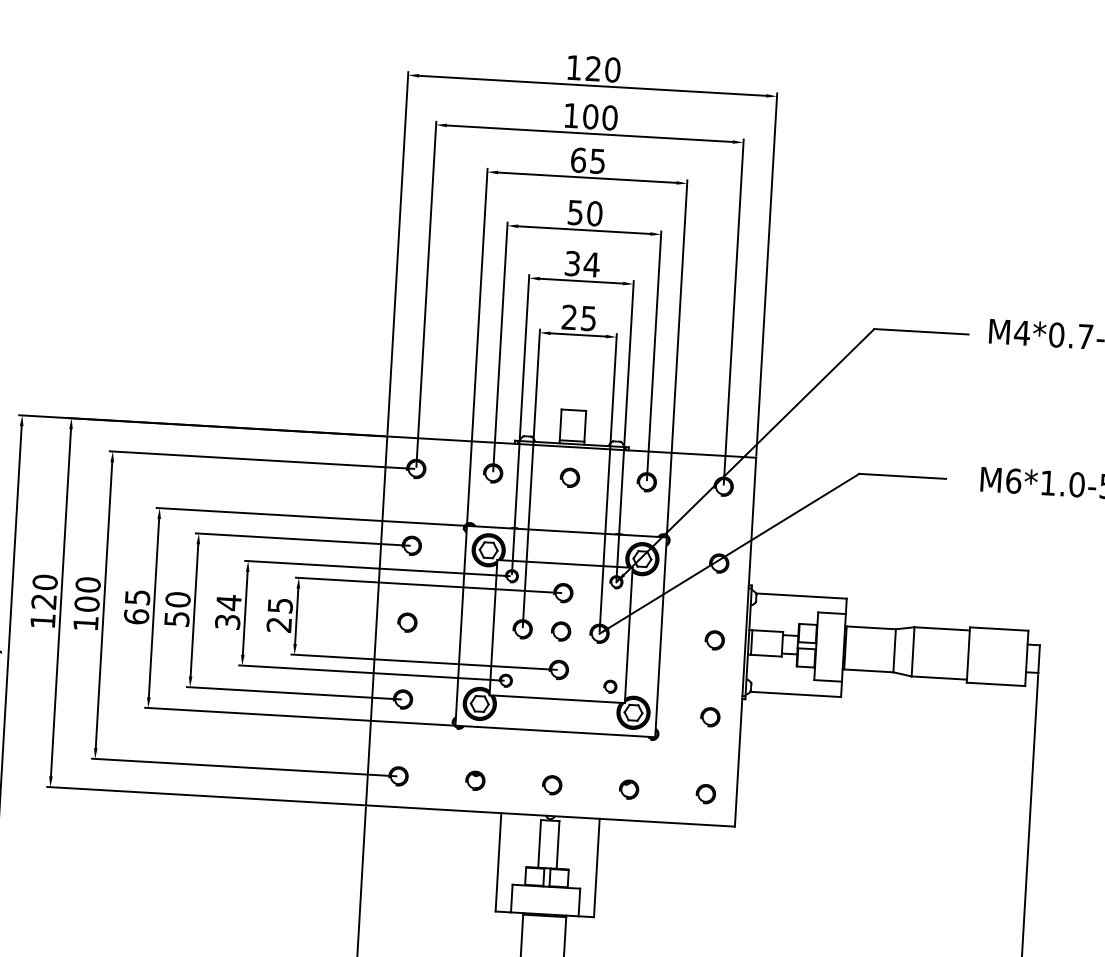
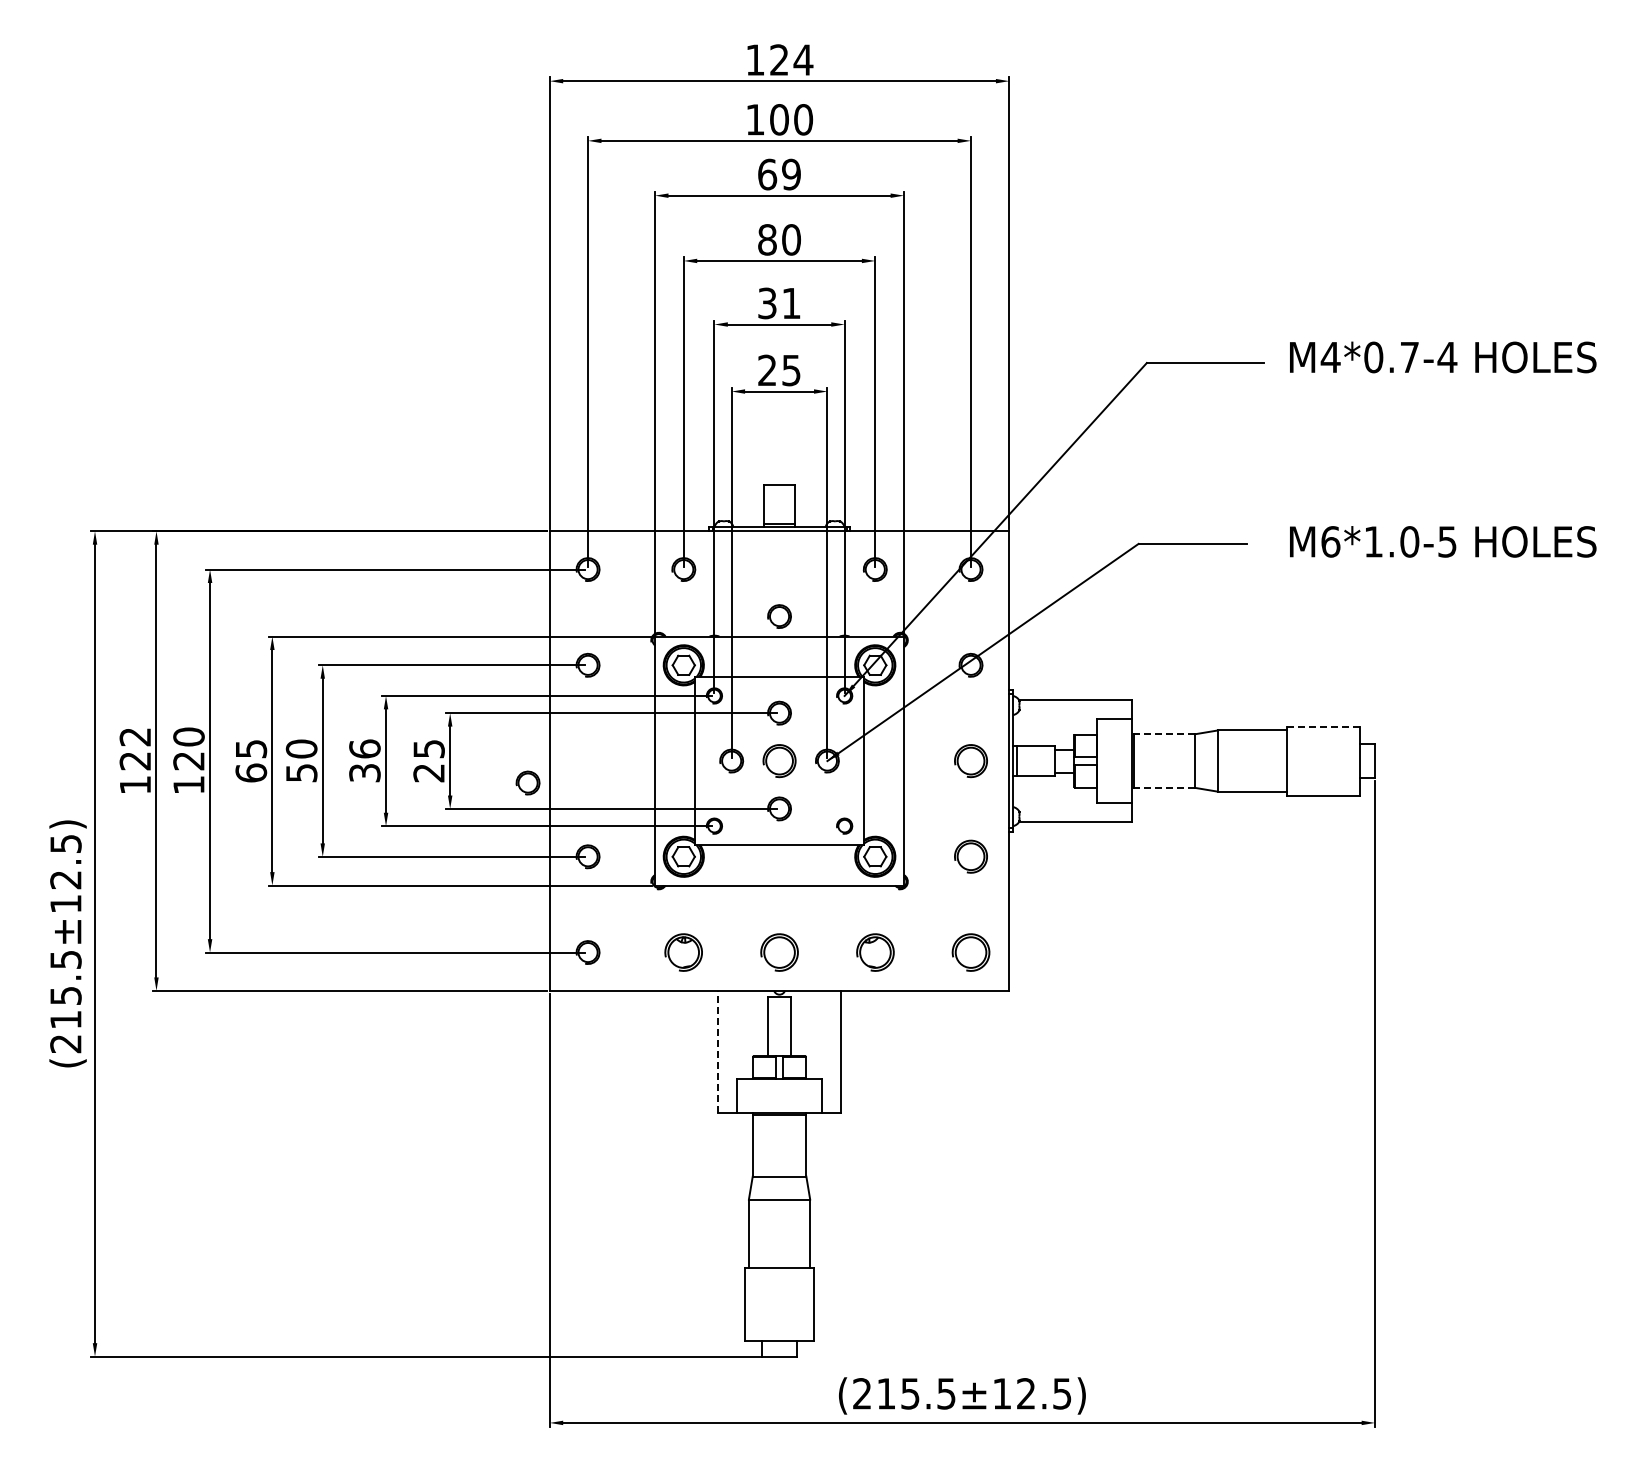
text: (612, 69) -> (803, 59), 120 -> 124
text: (597, 161) -> (791, 174), 65 -> 69
text: (575, 212) -> (767, 239), 50 -> 80
text: (591, 264) -> (791, 303), 34 -> 31
part: (569, 477) -> (779, 616), moved
text: (45, 582) -> (135, 736), 120 -> 122
text: (86, 603) -> (188, 760), 100 -> 120
text: (228, 603) -> (364, 749), 34 -> 36
part: (406, 622) -> (527, 782), moved
line: (870, 628) -> (1163, 734), solid -> dashed
line: (998, 628) -> (1322, 726), solid -> dashed
part: (561, 631) -> (779, 760), size x1.4
part: (714, 639) -> (970, 760), size x1.4
line: (868, 670) -> (1163, 787), solid -> dashed
part: (709, 716) -> (970, 856), size x1.4
part: (475, 780) -> (683, 952), size x1.6
part: (552, 785) -> (779, 952), size x1.6
part: (628, 789) -> (874, 952), size x1.6
part: (705, 794) -> (970, 952), size x1.6
line: (498, 861) -> (718, 1051), solid -> dashed

